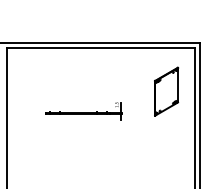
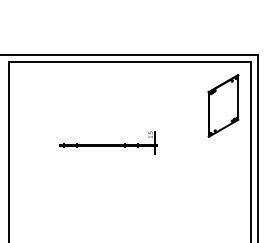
part: (166, 91) -> (223, 105), moved

